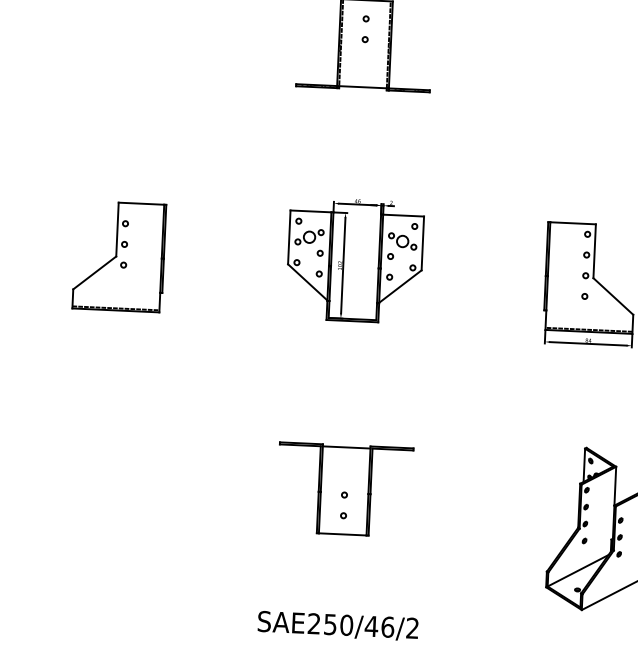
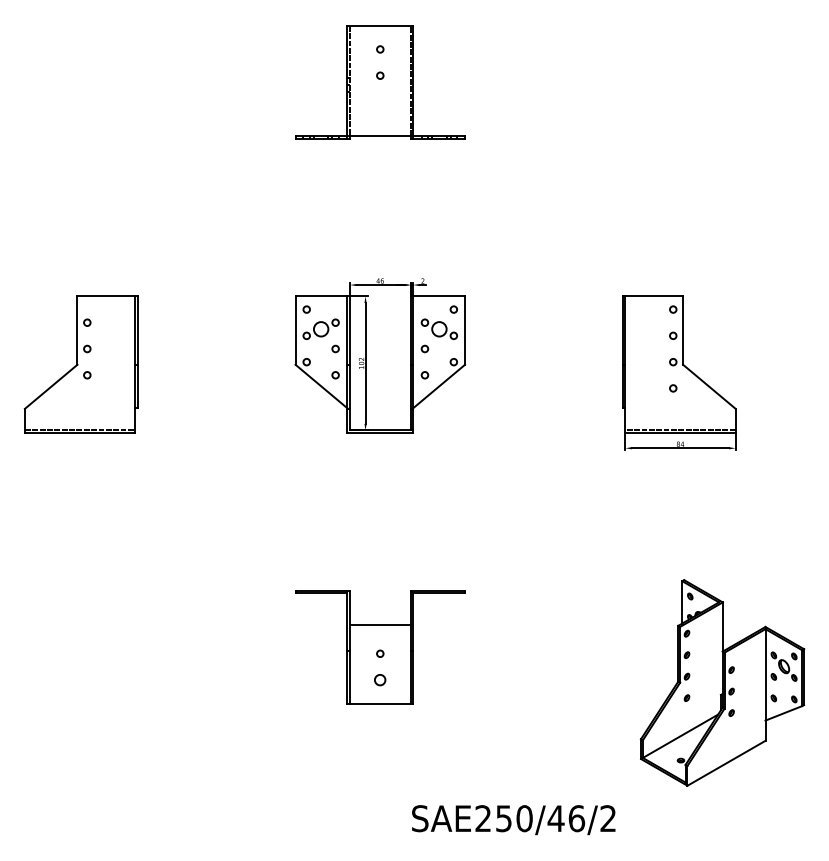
line: (346, 447) -> (380, 625), moved
circle: (343, 515) -> (380, 679), size x1.6
text: (337, 626) -> (513, 820), moved

